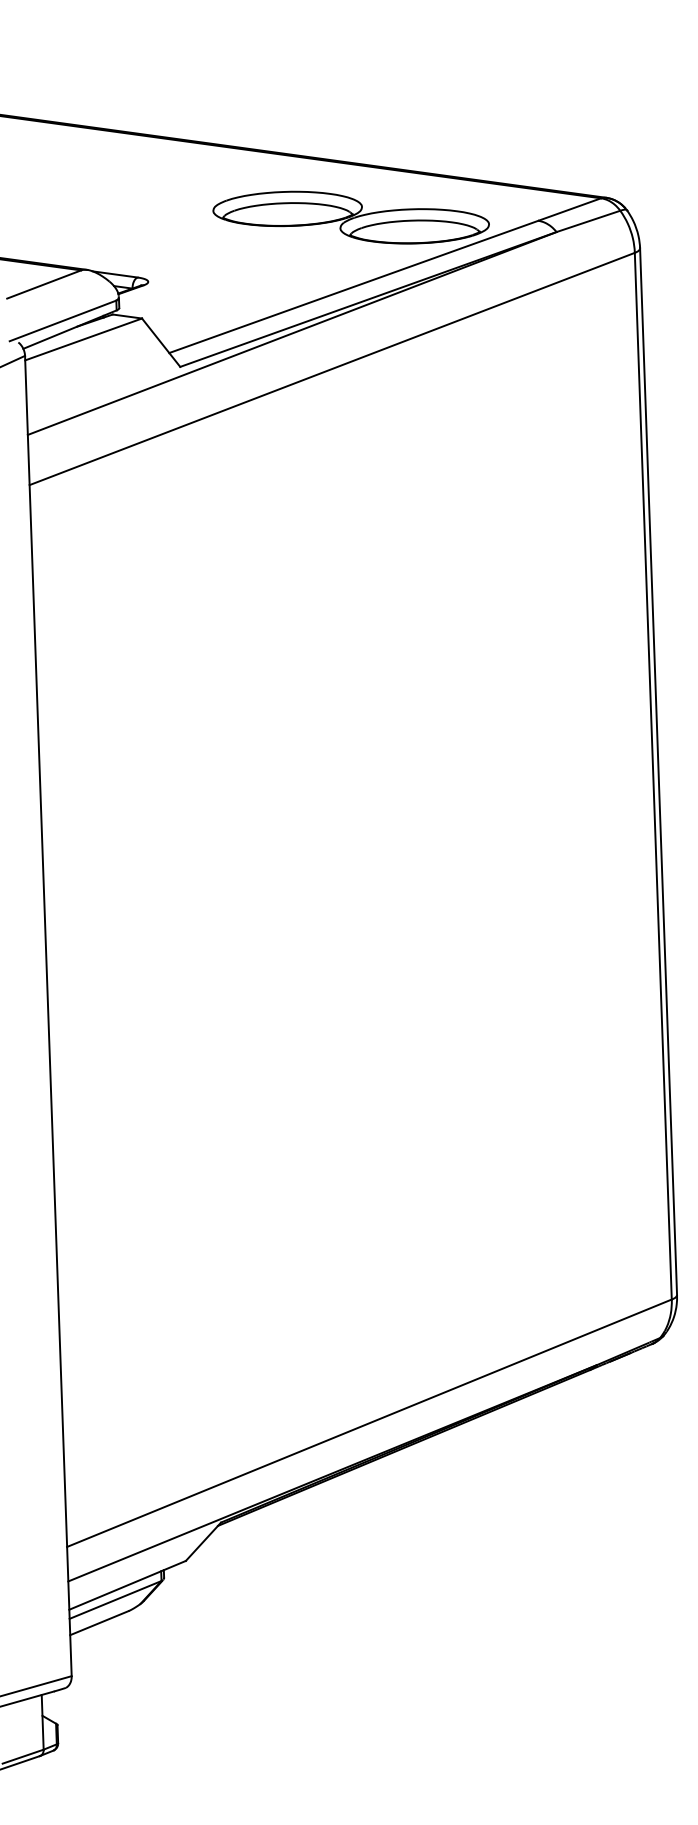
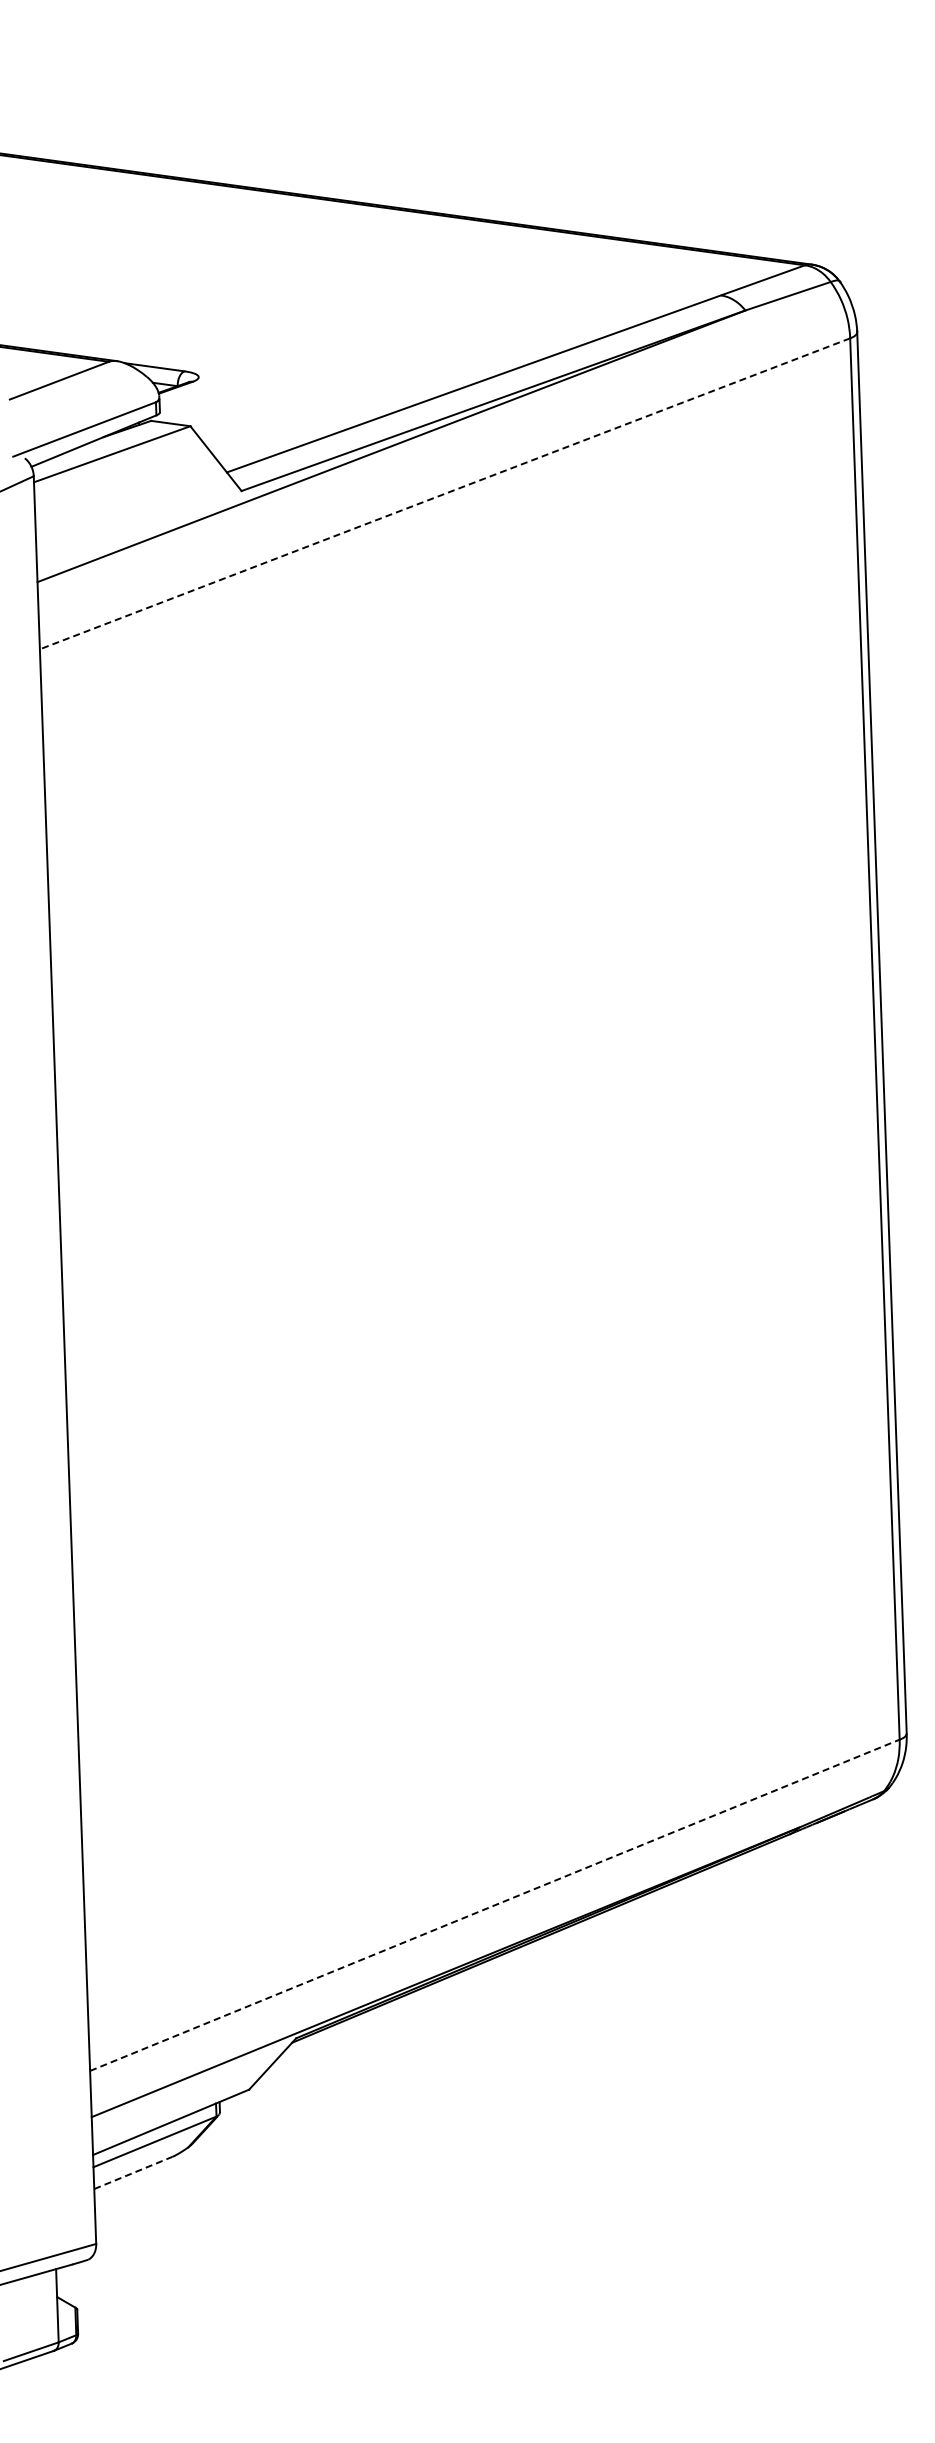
part: (351, 217) -> (470, 290), removed
line: (332, 368) -> (445, 493), solid -> dashed
line: (369, 1423) -> (495, 1905), solid -> dashed
line: (99, 1622) -> (133, 2172), solid -> dashed

